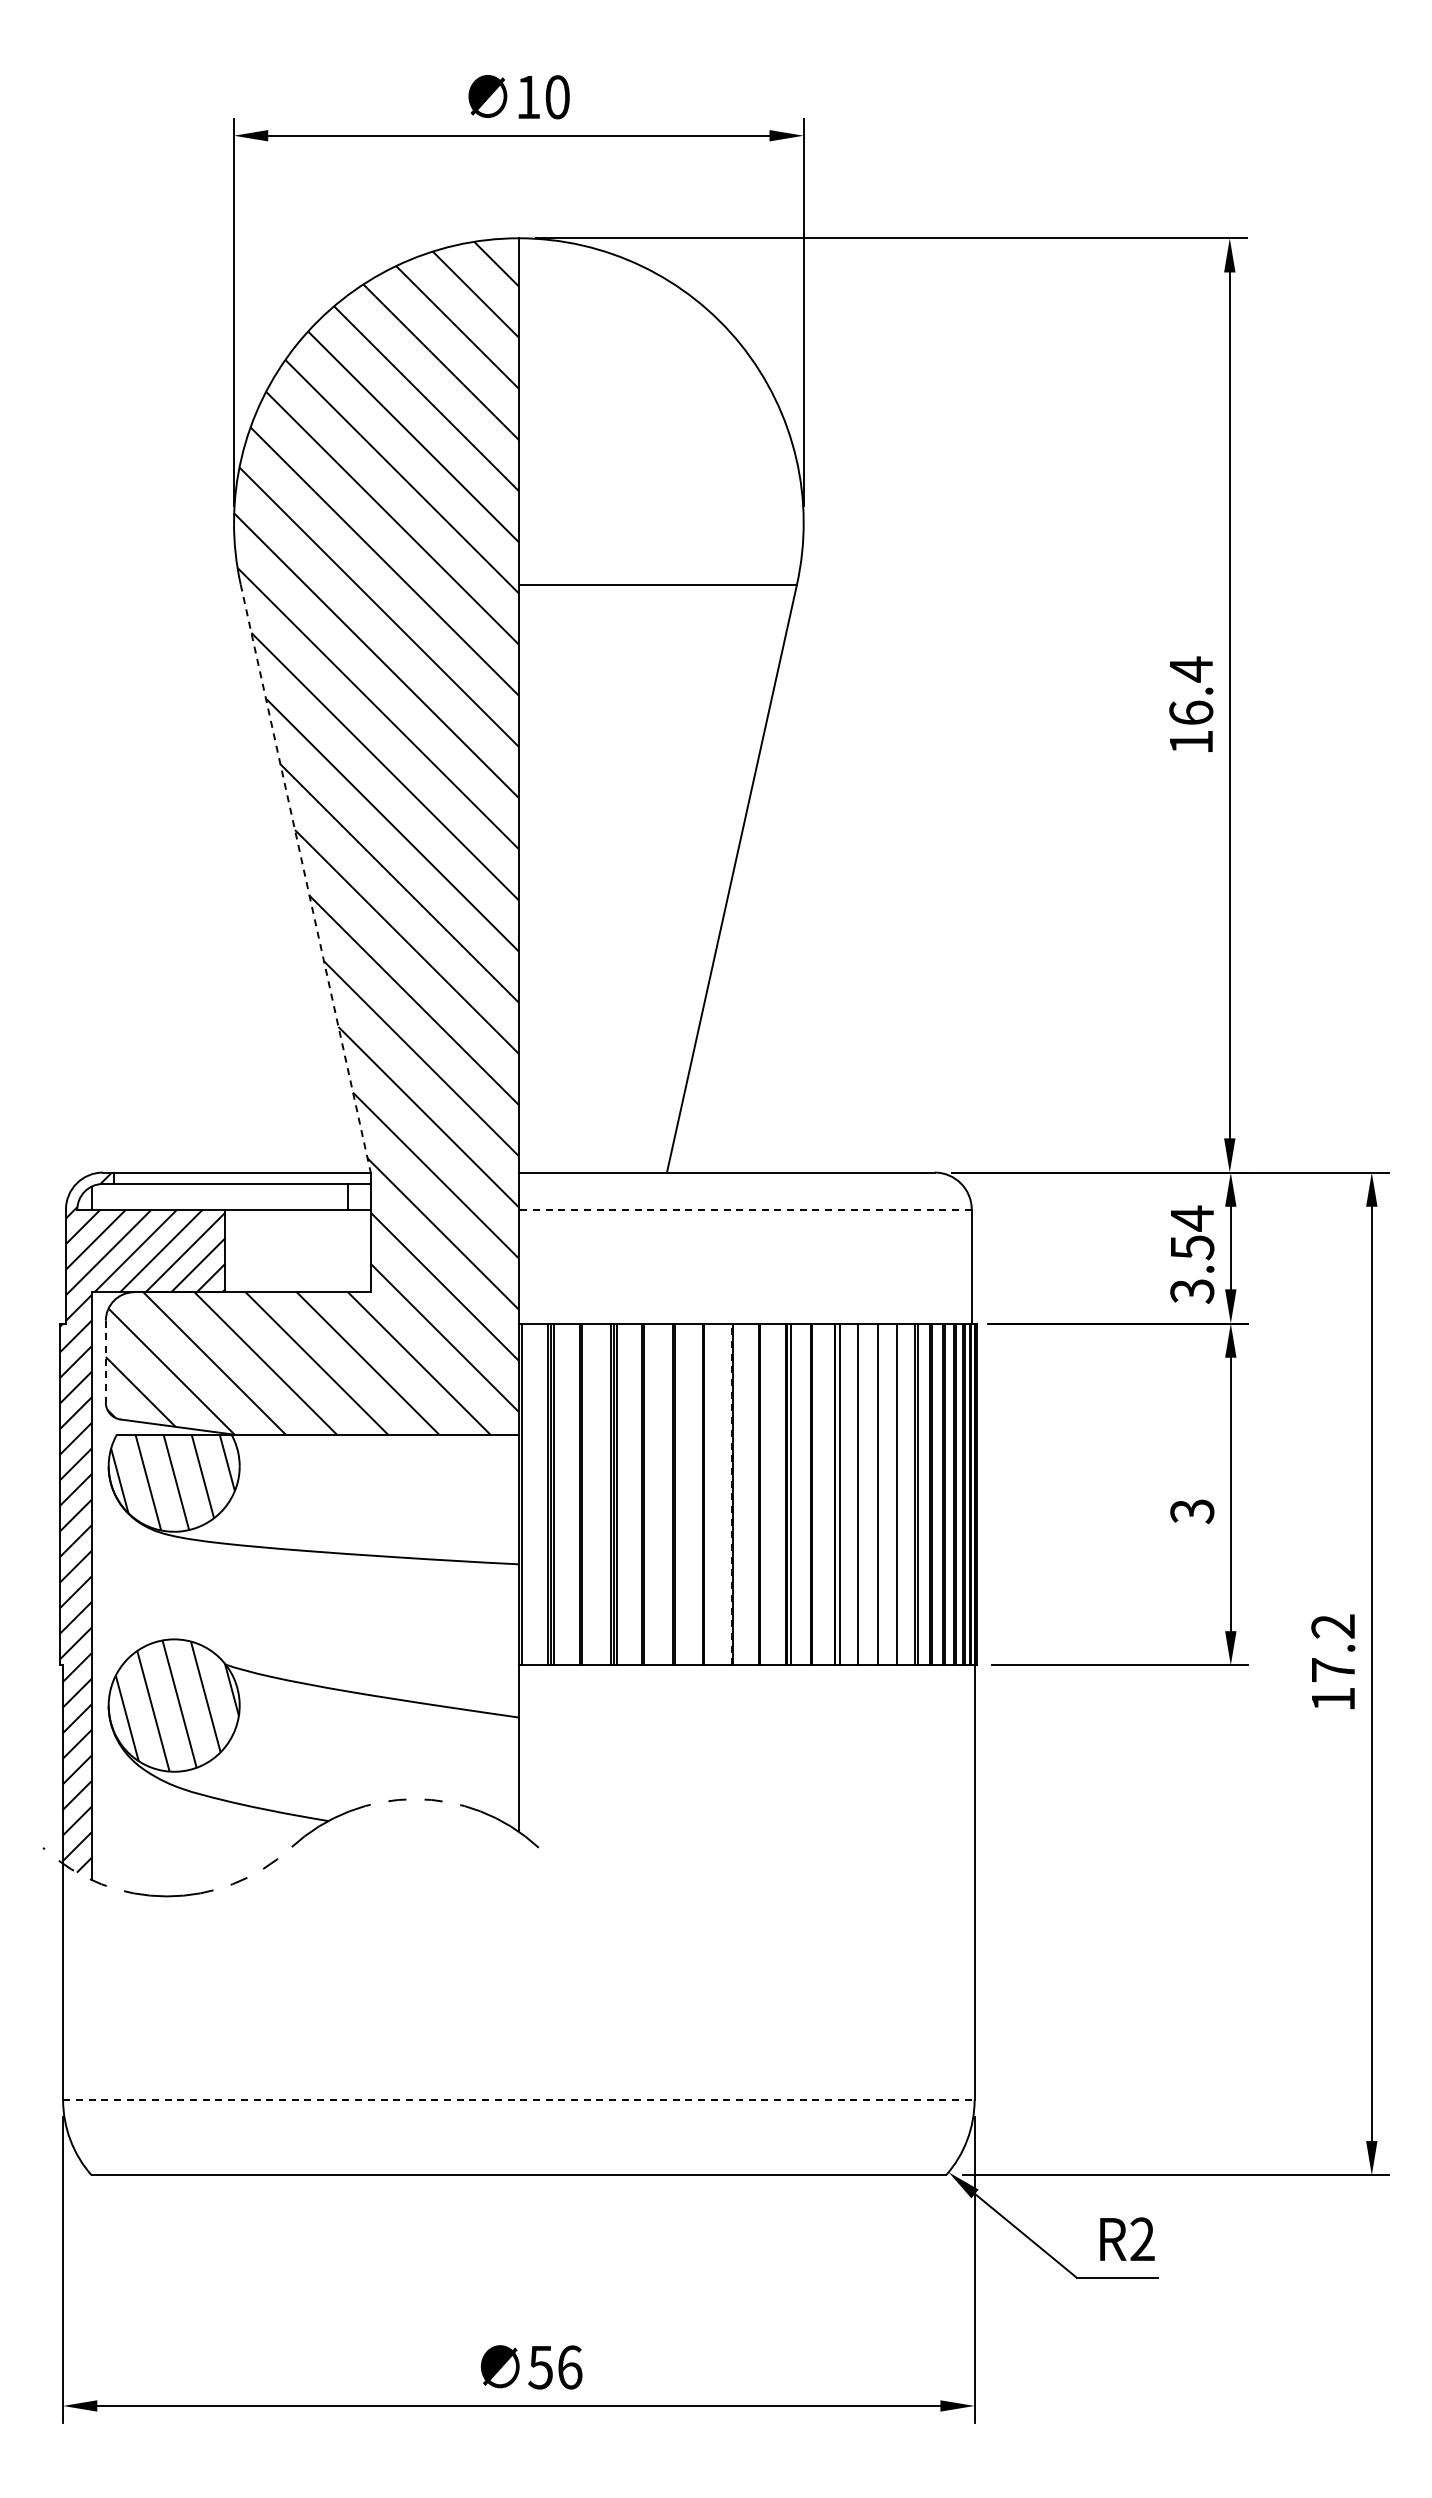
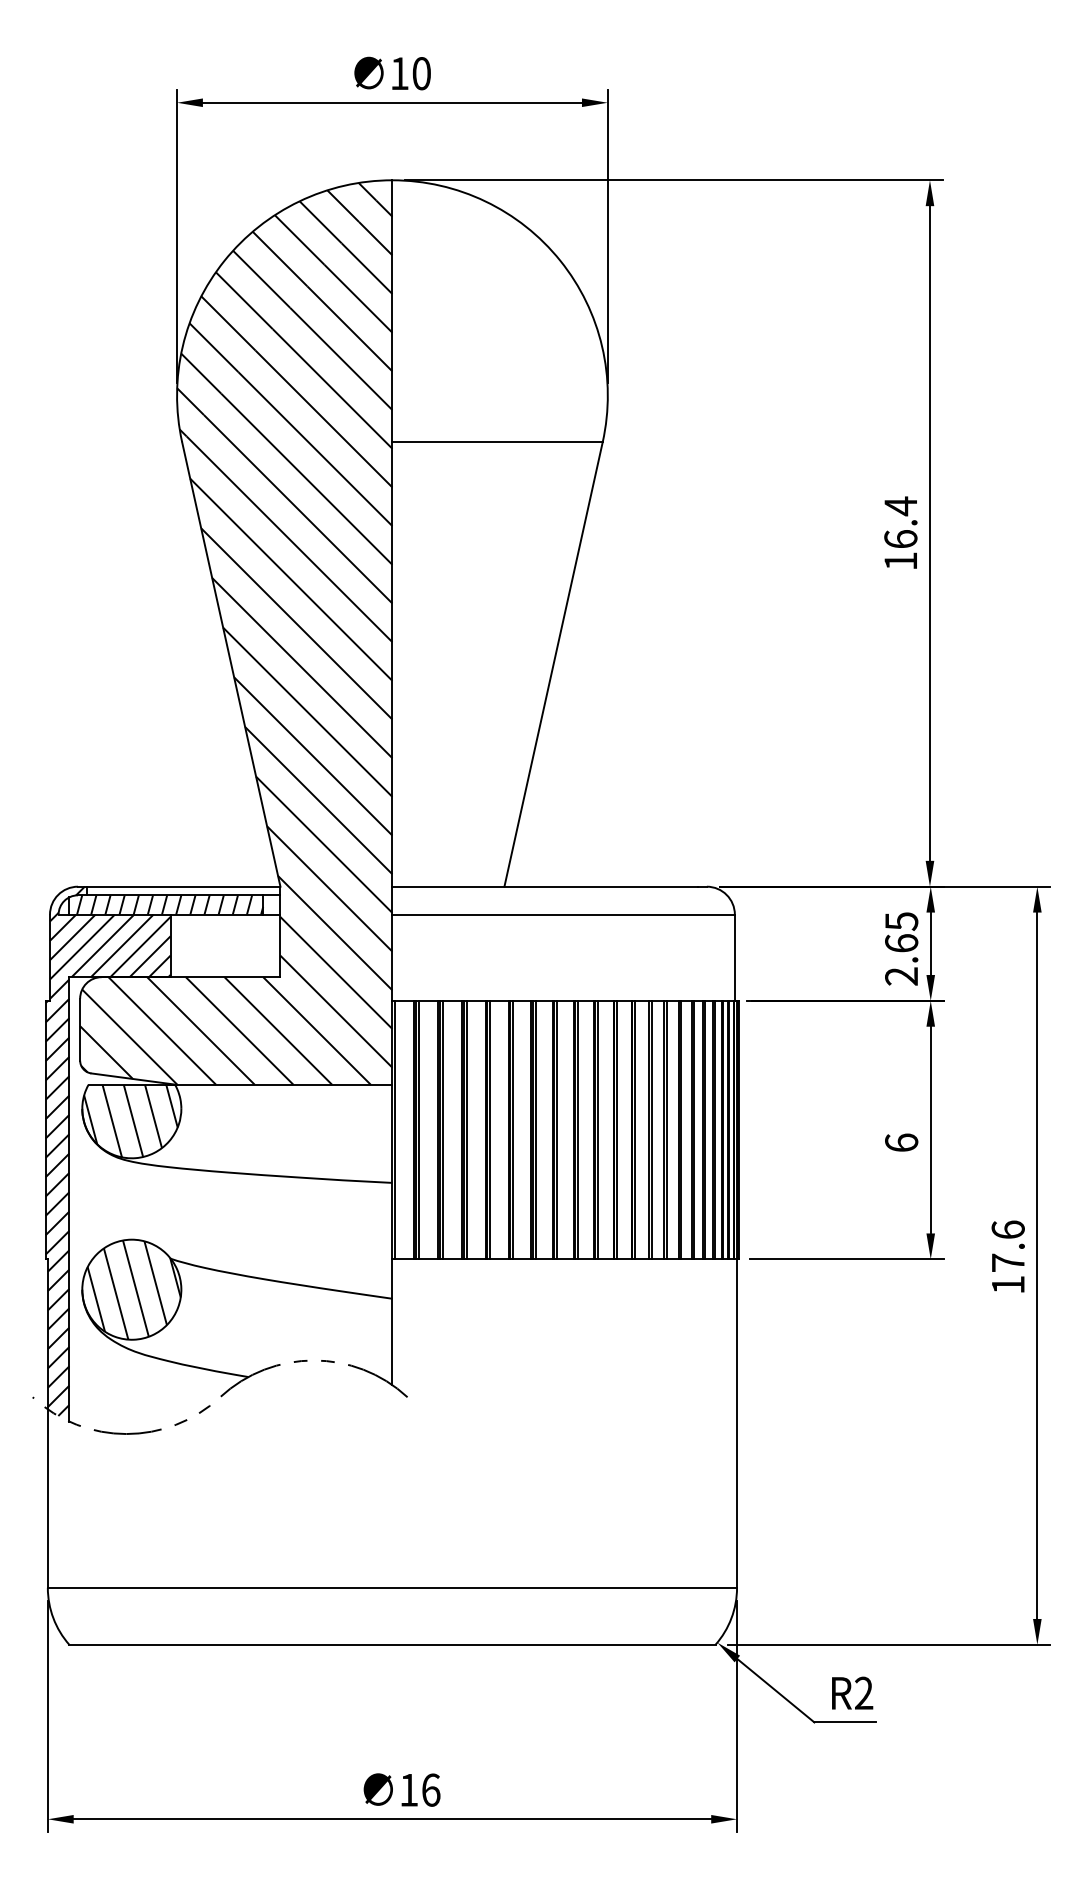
line: (305, 879) -> (231, 665), dashed -> solid
hatch: (224, 1196) -> (169, 904), added
line: (744, 1209) -> (563, 914), dashed -> solid
text: (1192, 1254) -> (901, 948), 3.54 -> 2.65
line: (105, 1361) -> (79, 1029), dashed -> solid
line: (585, 1494) -> (442, 1130), added
line: (648, 1494) -> (490, 1130), added
line: (678, 1494) -> (513, 1130), added
line: (708, 1494) -> (535, 1130), added
line: (731, 1494) -> (553, 1130), dashed -> solid
line: (736, 1494) -> (557, 1130), added
line: (764, 1494) -> (578, 1130), added
line: (815, 1494) -> (616, 1130), added
line: (861, 1494) -> (651, 1130), added
line: (882, 1494) -> (667, 1130), added
line: (900, 1494) -> (681, 1130), added
text: (1192, 1511) -> (901, 1142), 3 -> 6
text: (1333, 1626) -> (1008, 1229), 17.2 -> 17.6
line: (518, 2099) -> (392, 1587), dashed -> solid
text: (540, 2367) -> (408, 1790), 56 -> 16

